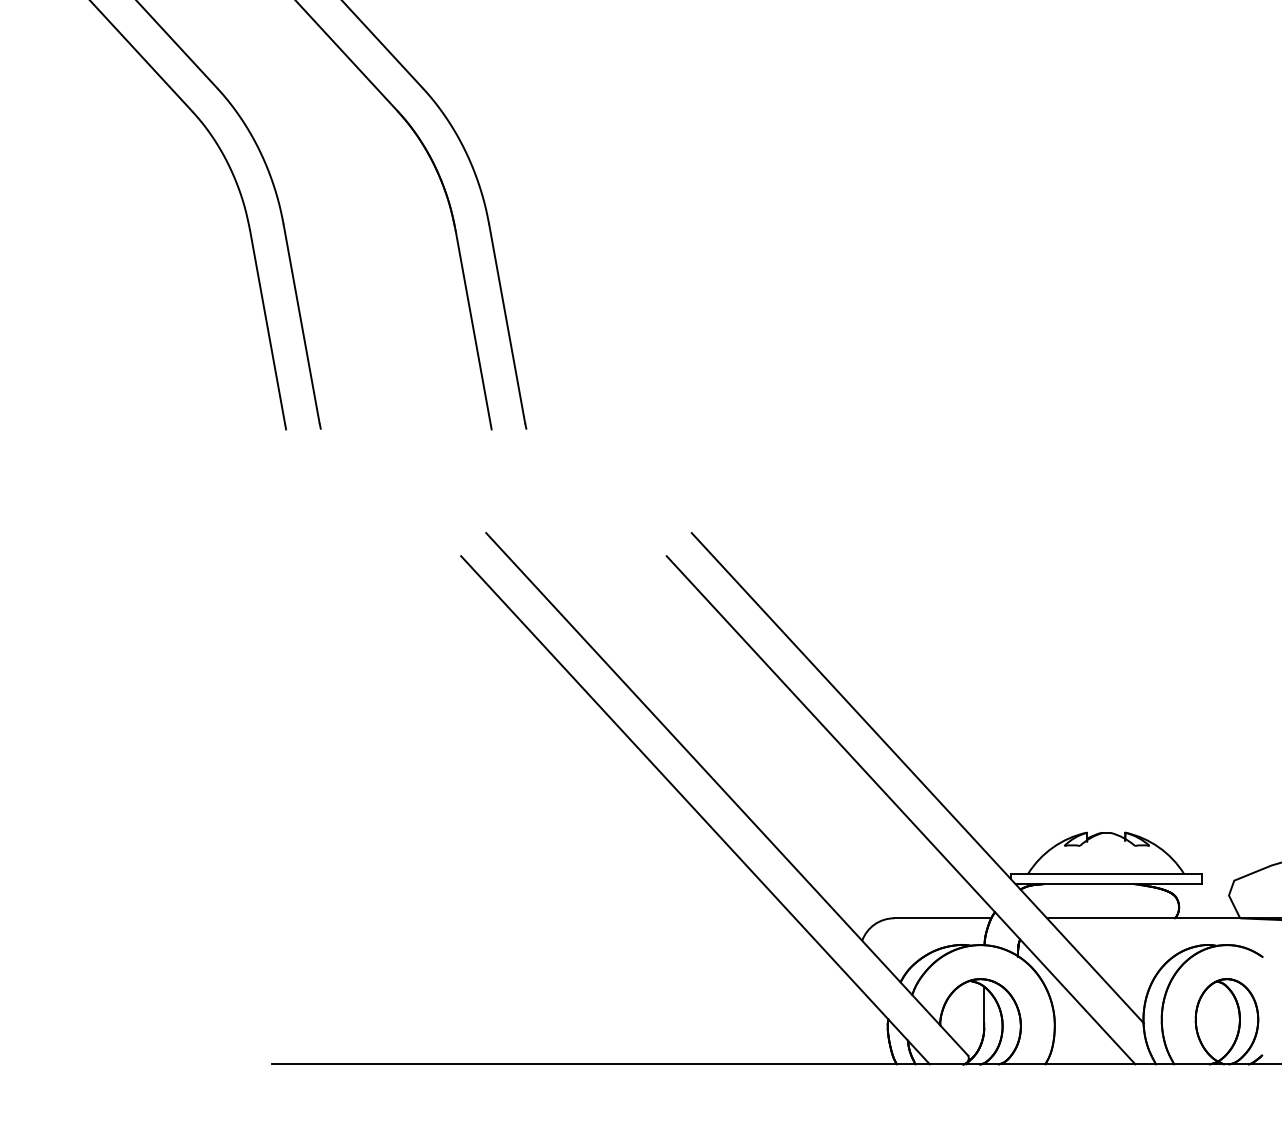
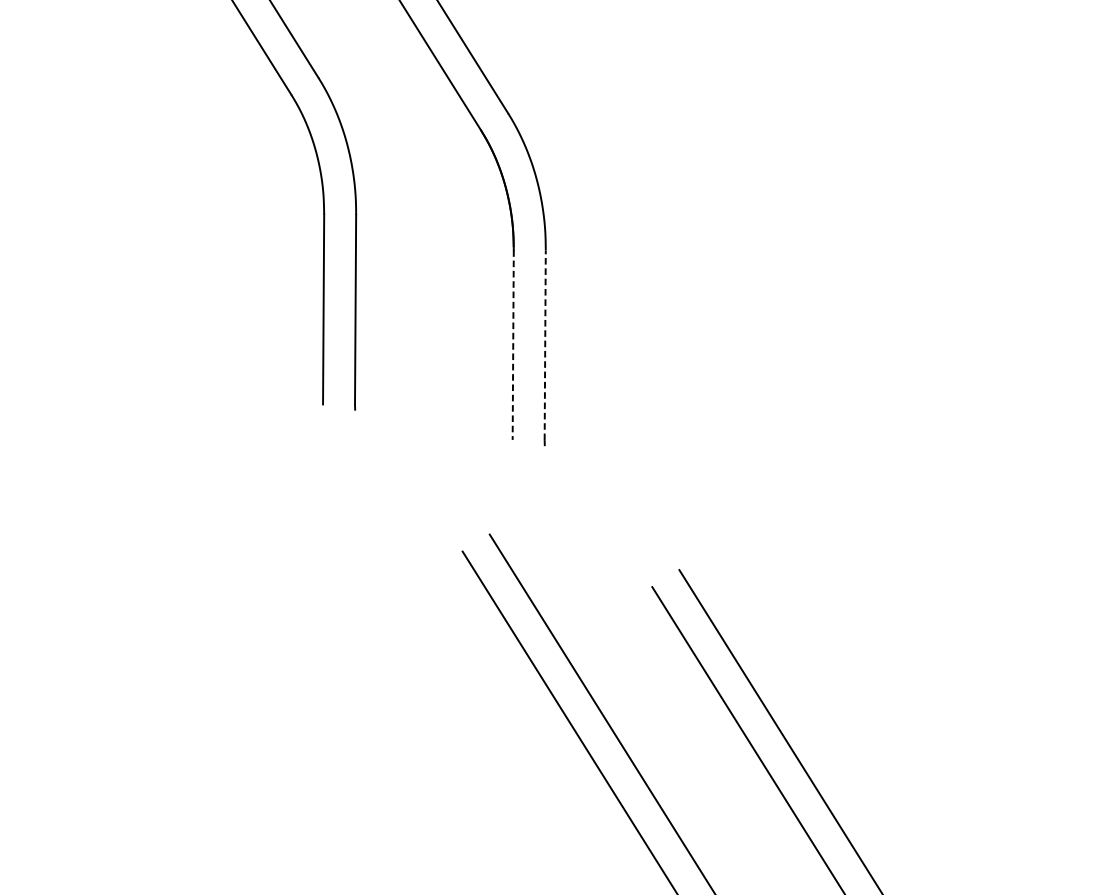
line: (507, 323) -> (545, 344), solid -> dashed
line: (473, 330) -> (513, 345), solid -> dashed

